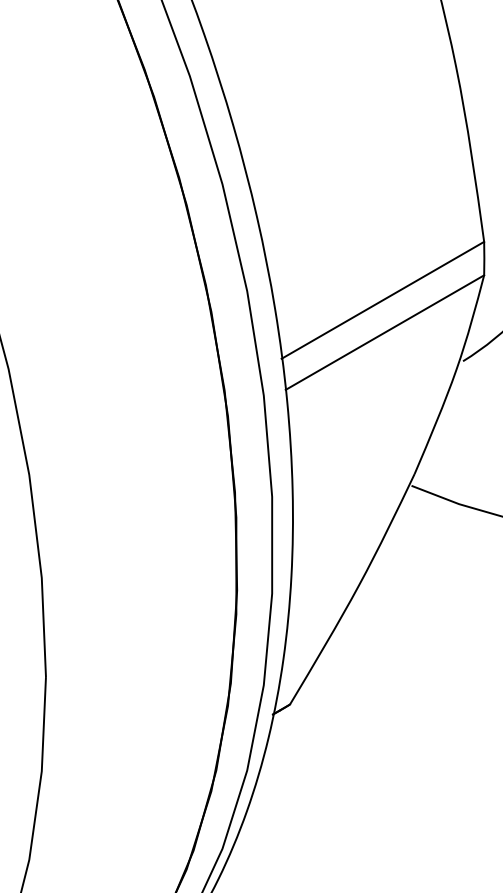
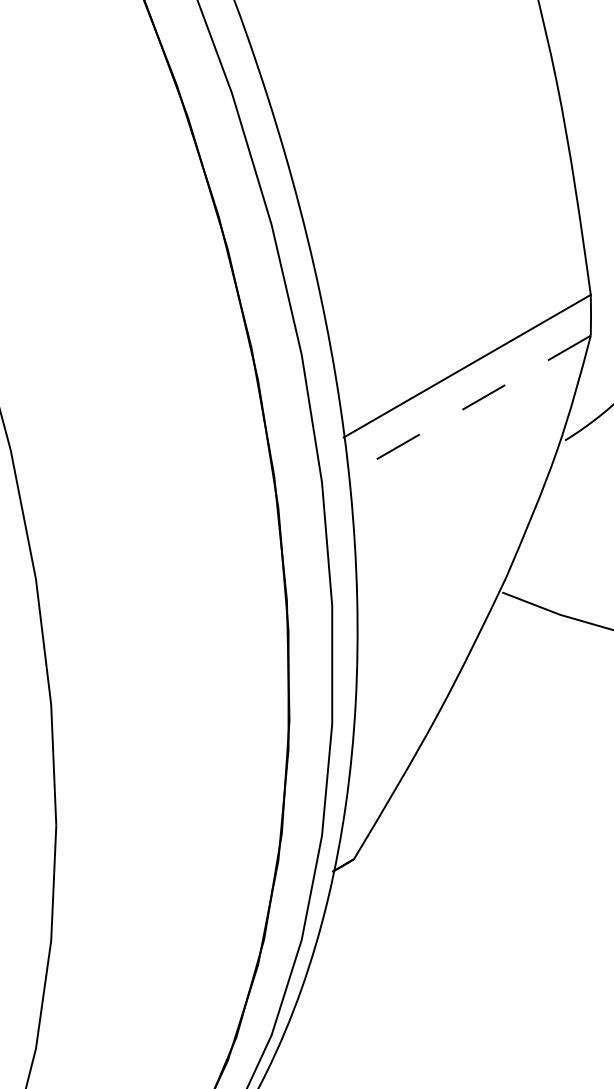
line: (384, 332) -> (469, 405), solid -> dashed

